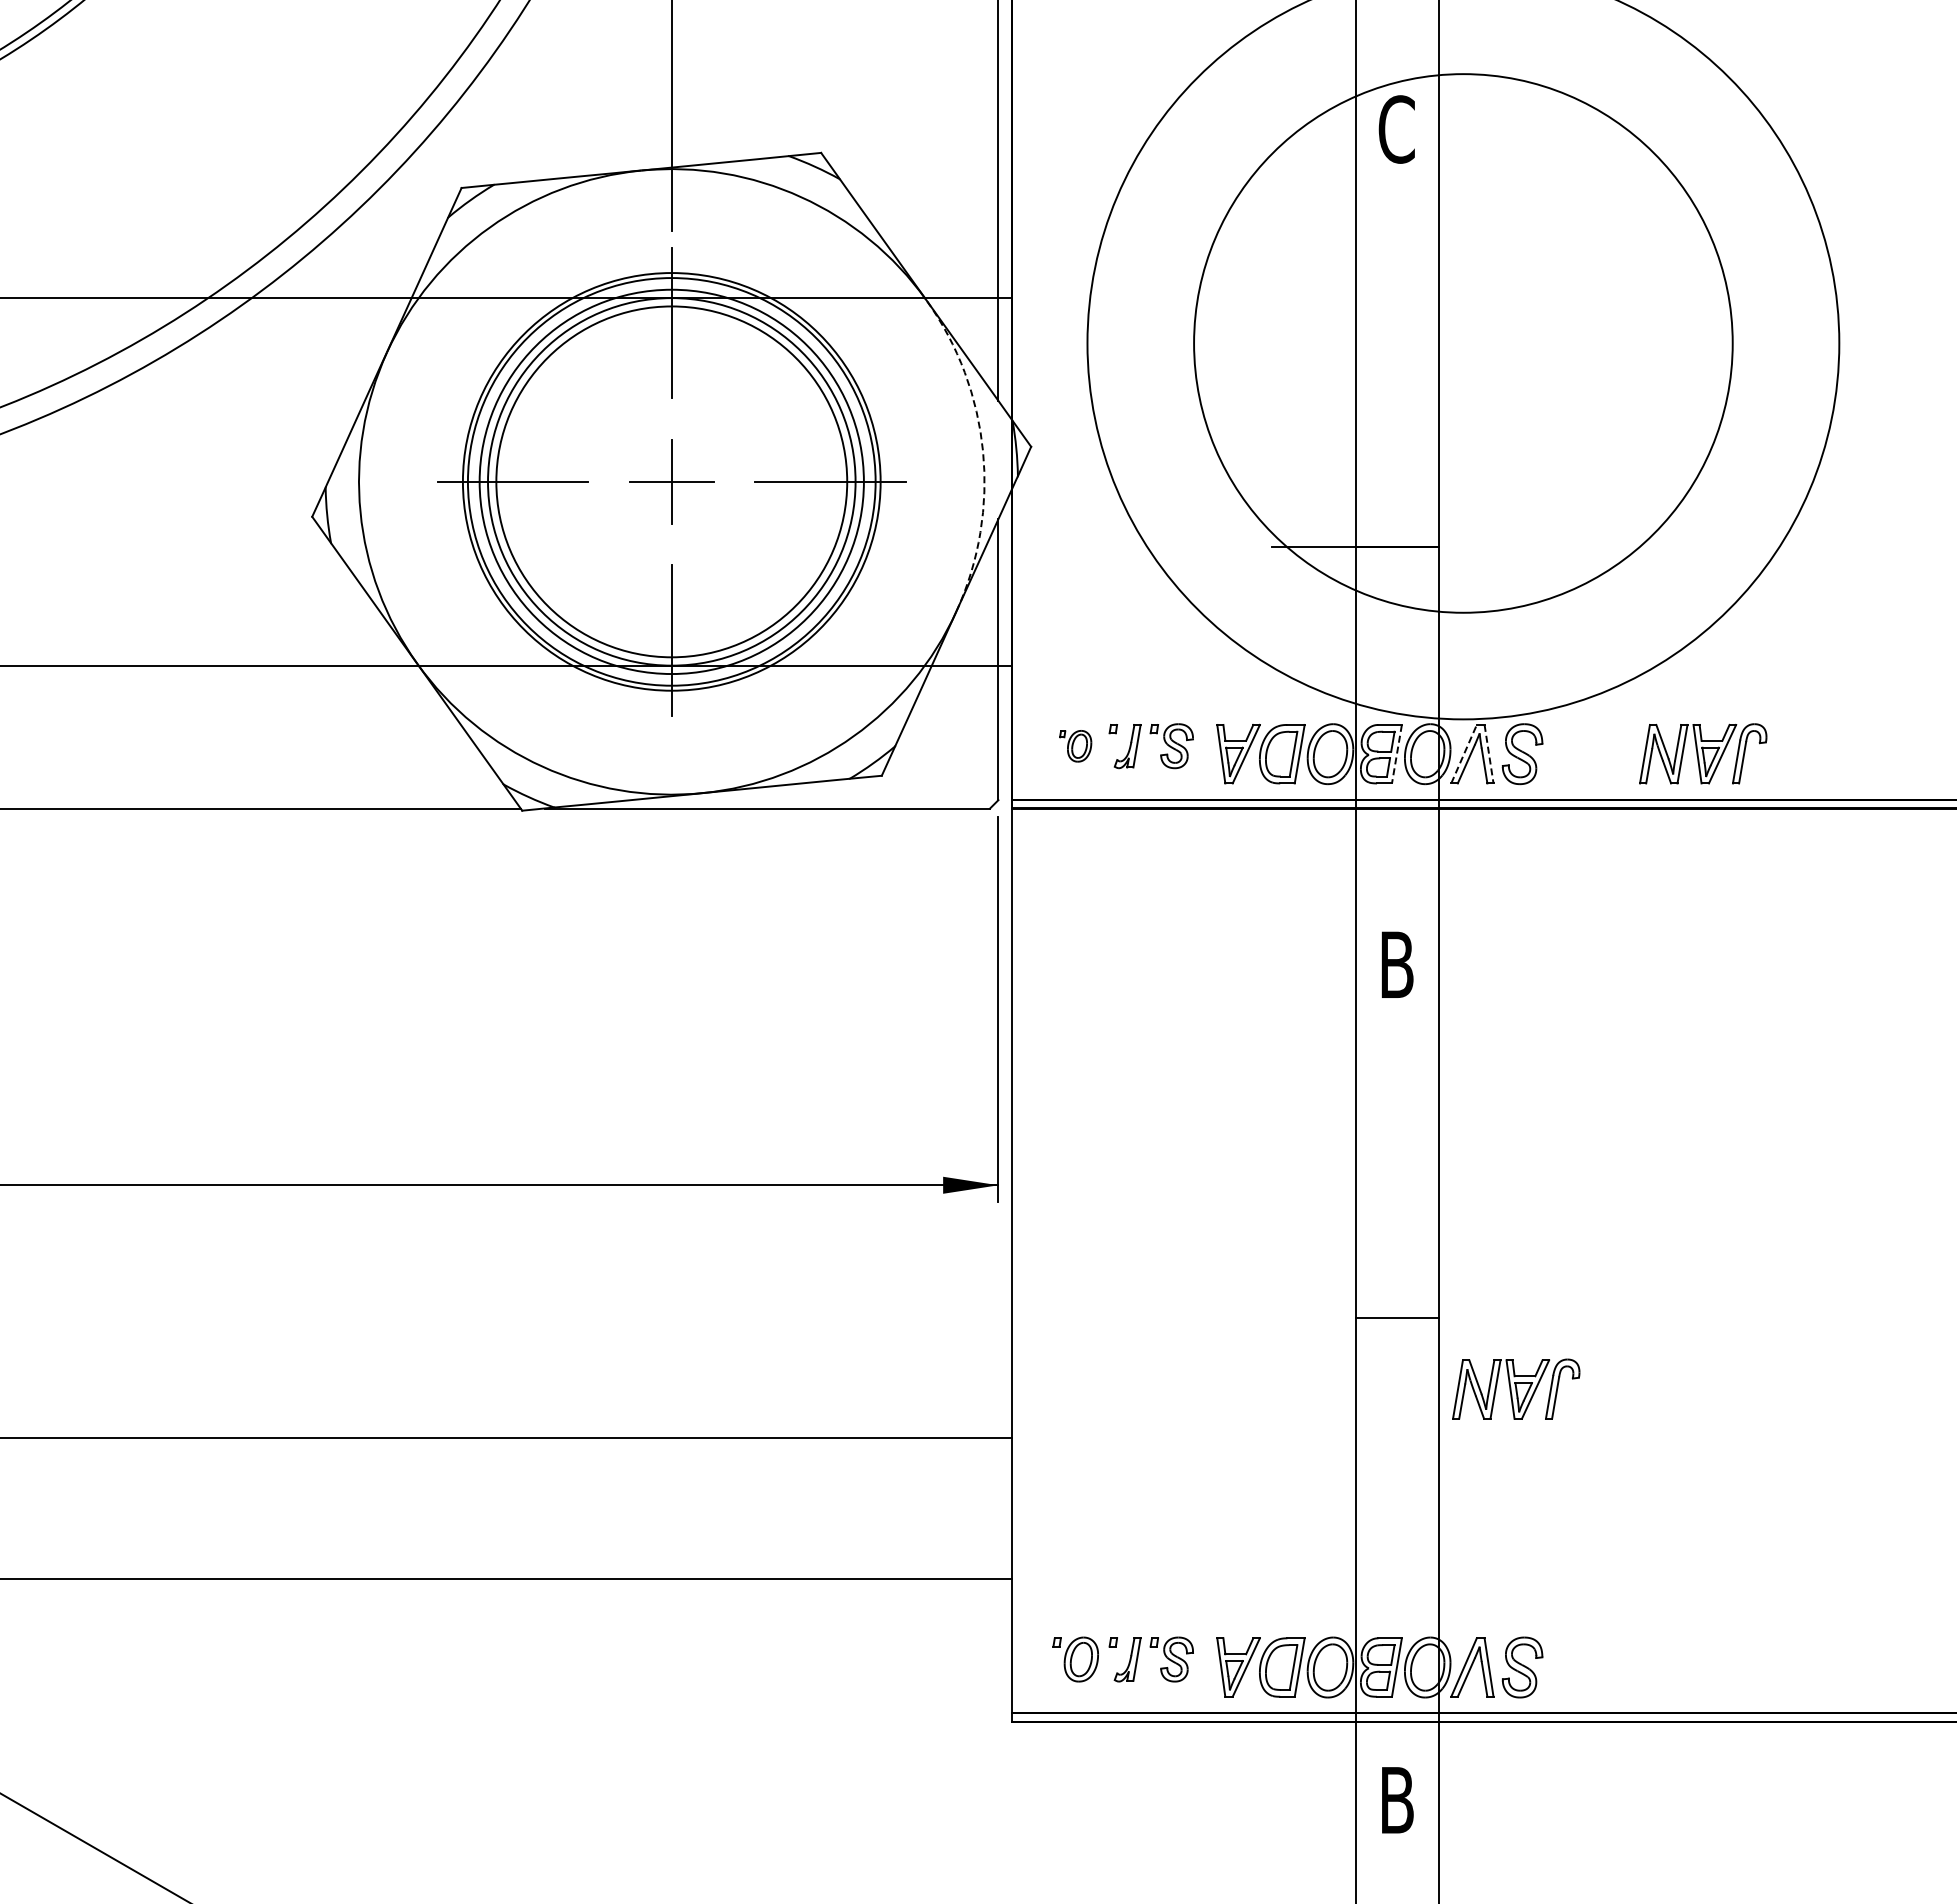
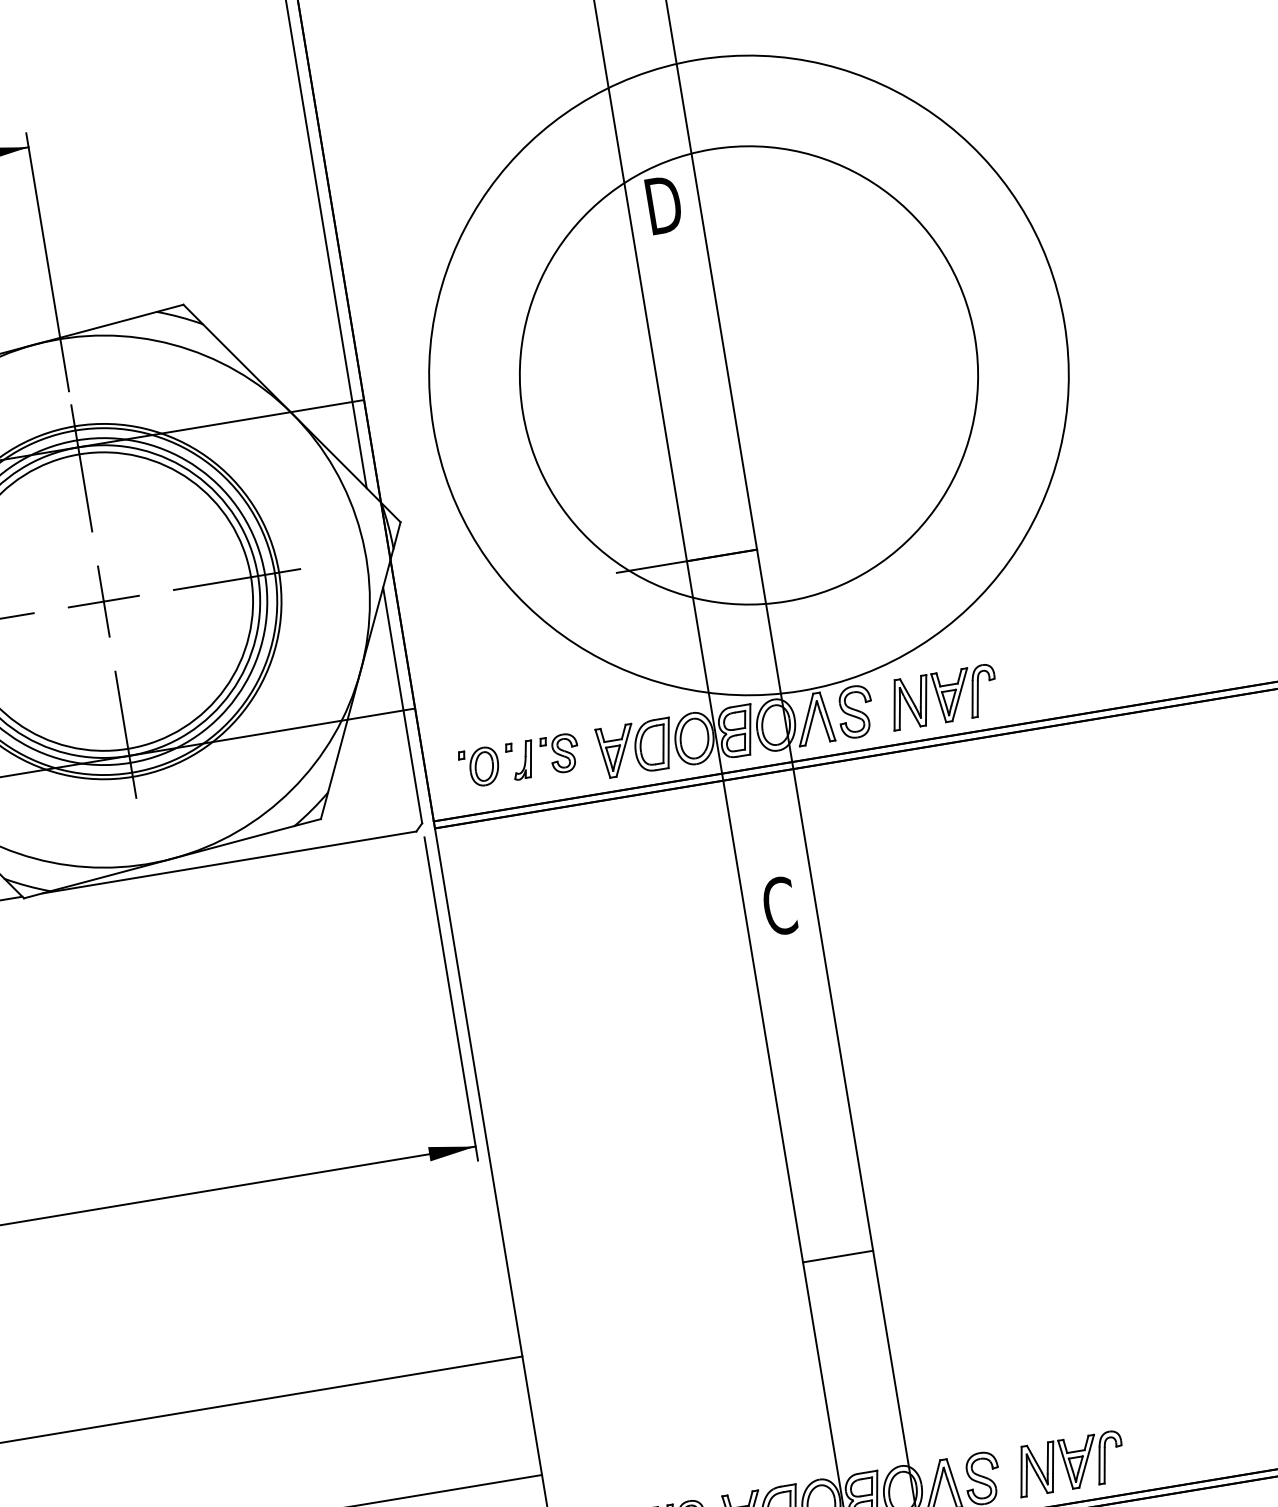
text: (1397, 129) -> (663, 205), C -> D
arc: (983, 451) -> (361, 532), dashed -> solid
part: (1075, 746) -> (479, 767), size x1.43
part: (1703, 753) -> (943, 696), moved
line: (1396, 754) -> (749, 729), dashed -> solid
line: (1464, 754) -> (807, 720), dashed -> solid
line: (1489, 754) -> (827, 716), dashed -> solid
text: (1396, 964) -> (779, 905), B -> C
line: (1397, 1318) -> (838, 1256), moved
part: (1516, 1388) -> (1070, 1463), moved

